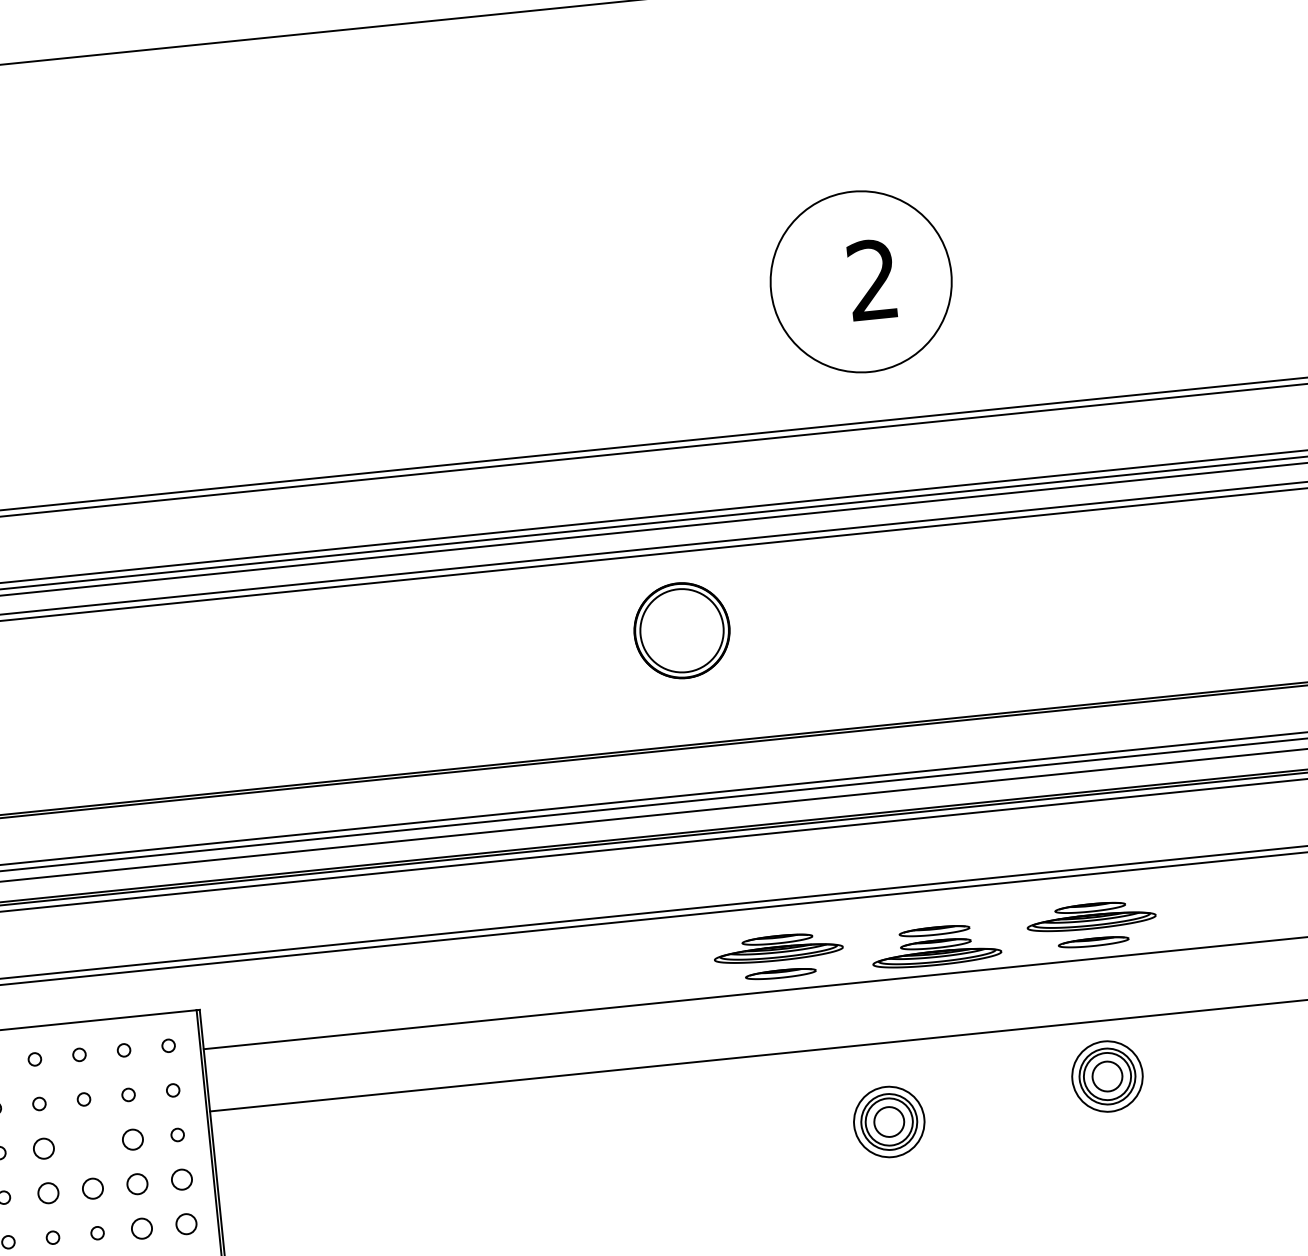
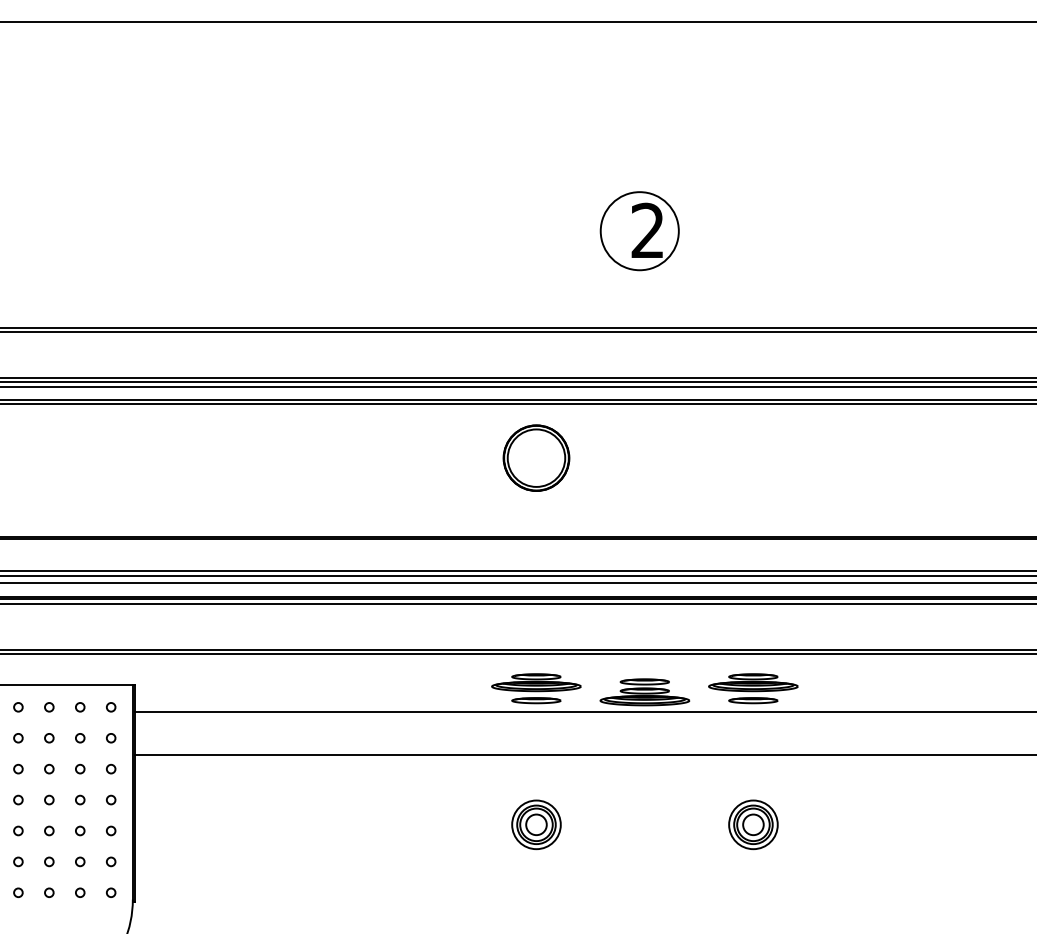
circle: (860, 282) -> (639, 231), size x0.62
part: (681, 629) -> (536, 457), moved
part: (1107, 1076) -> (753, 824), moved
part: (889, 1121) -> (536, 824), moved
circle: (133, 1138) -> (80, 768), size x0.62
circle: (88, 1143) -> (49, 768), added
circle: (43, 1147) -> (18, 768), size x0.62
circle: (182, 1178) -> (111, 799), size x0.62
circle: (137, 1183) -> (80, 799), size x0.62
circle: (93, 1187) -> (49, 799), size x0.62
circle: (48, 1192) -> (18, 799), size x0.62
circle: (187, 1223) -> (111, 830), size x0.62
circle: (142, 1227) -> (80, 830), size x0.62

